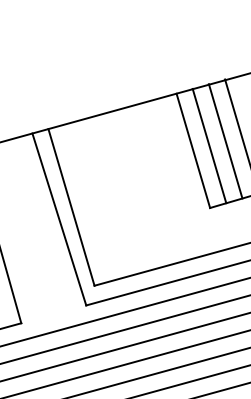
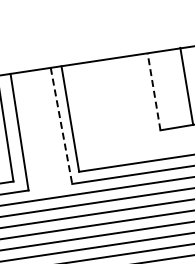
line: (225, 140) -> (175, 87), removed
line: (208, 145) -> (164, 89), removed
line: (193, 150) -> (154, 91), solid -> dashed
line: (59, 220) -> (61, 126), solid -> dashed

